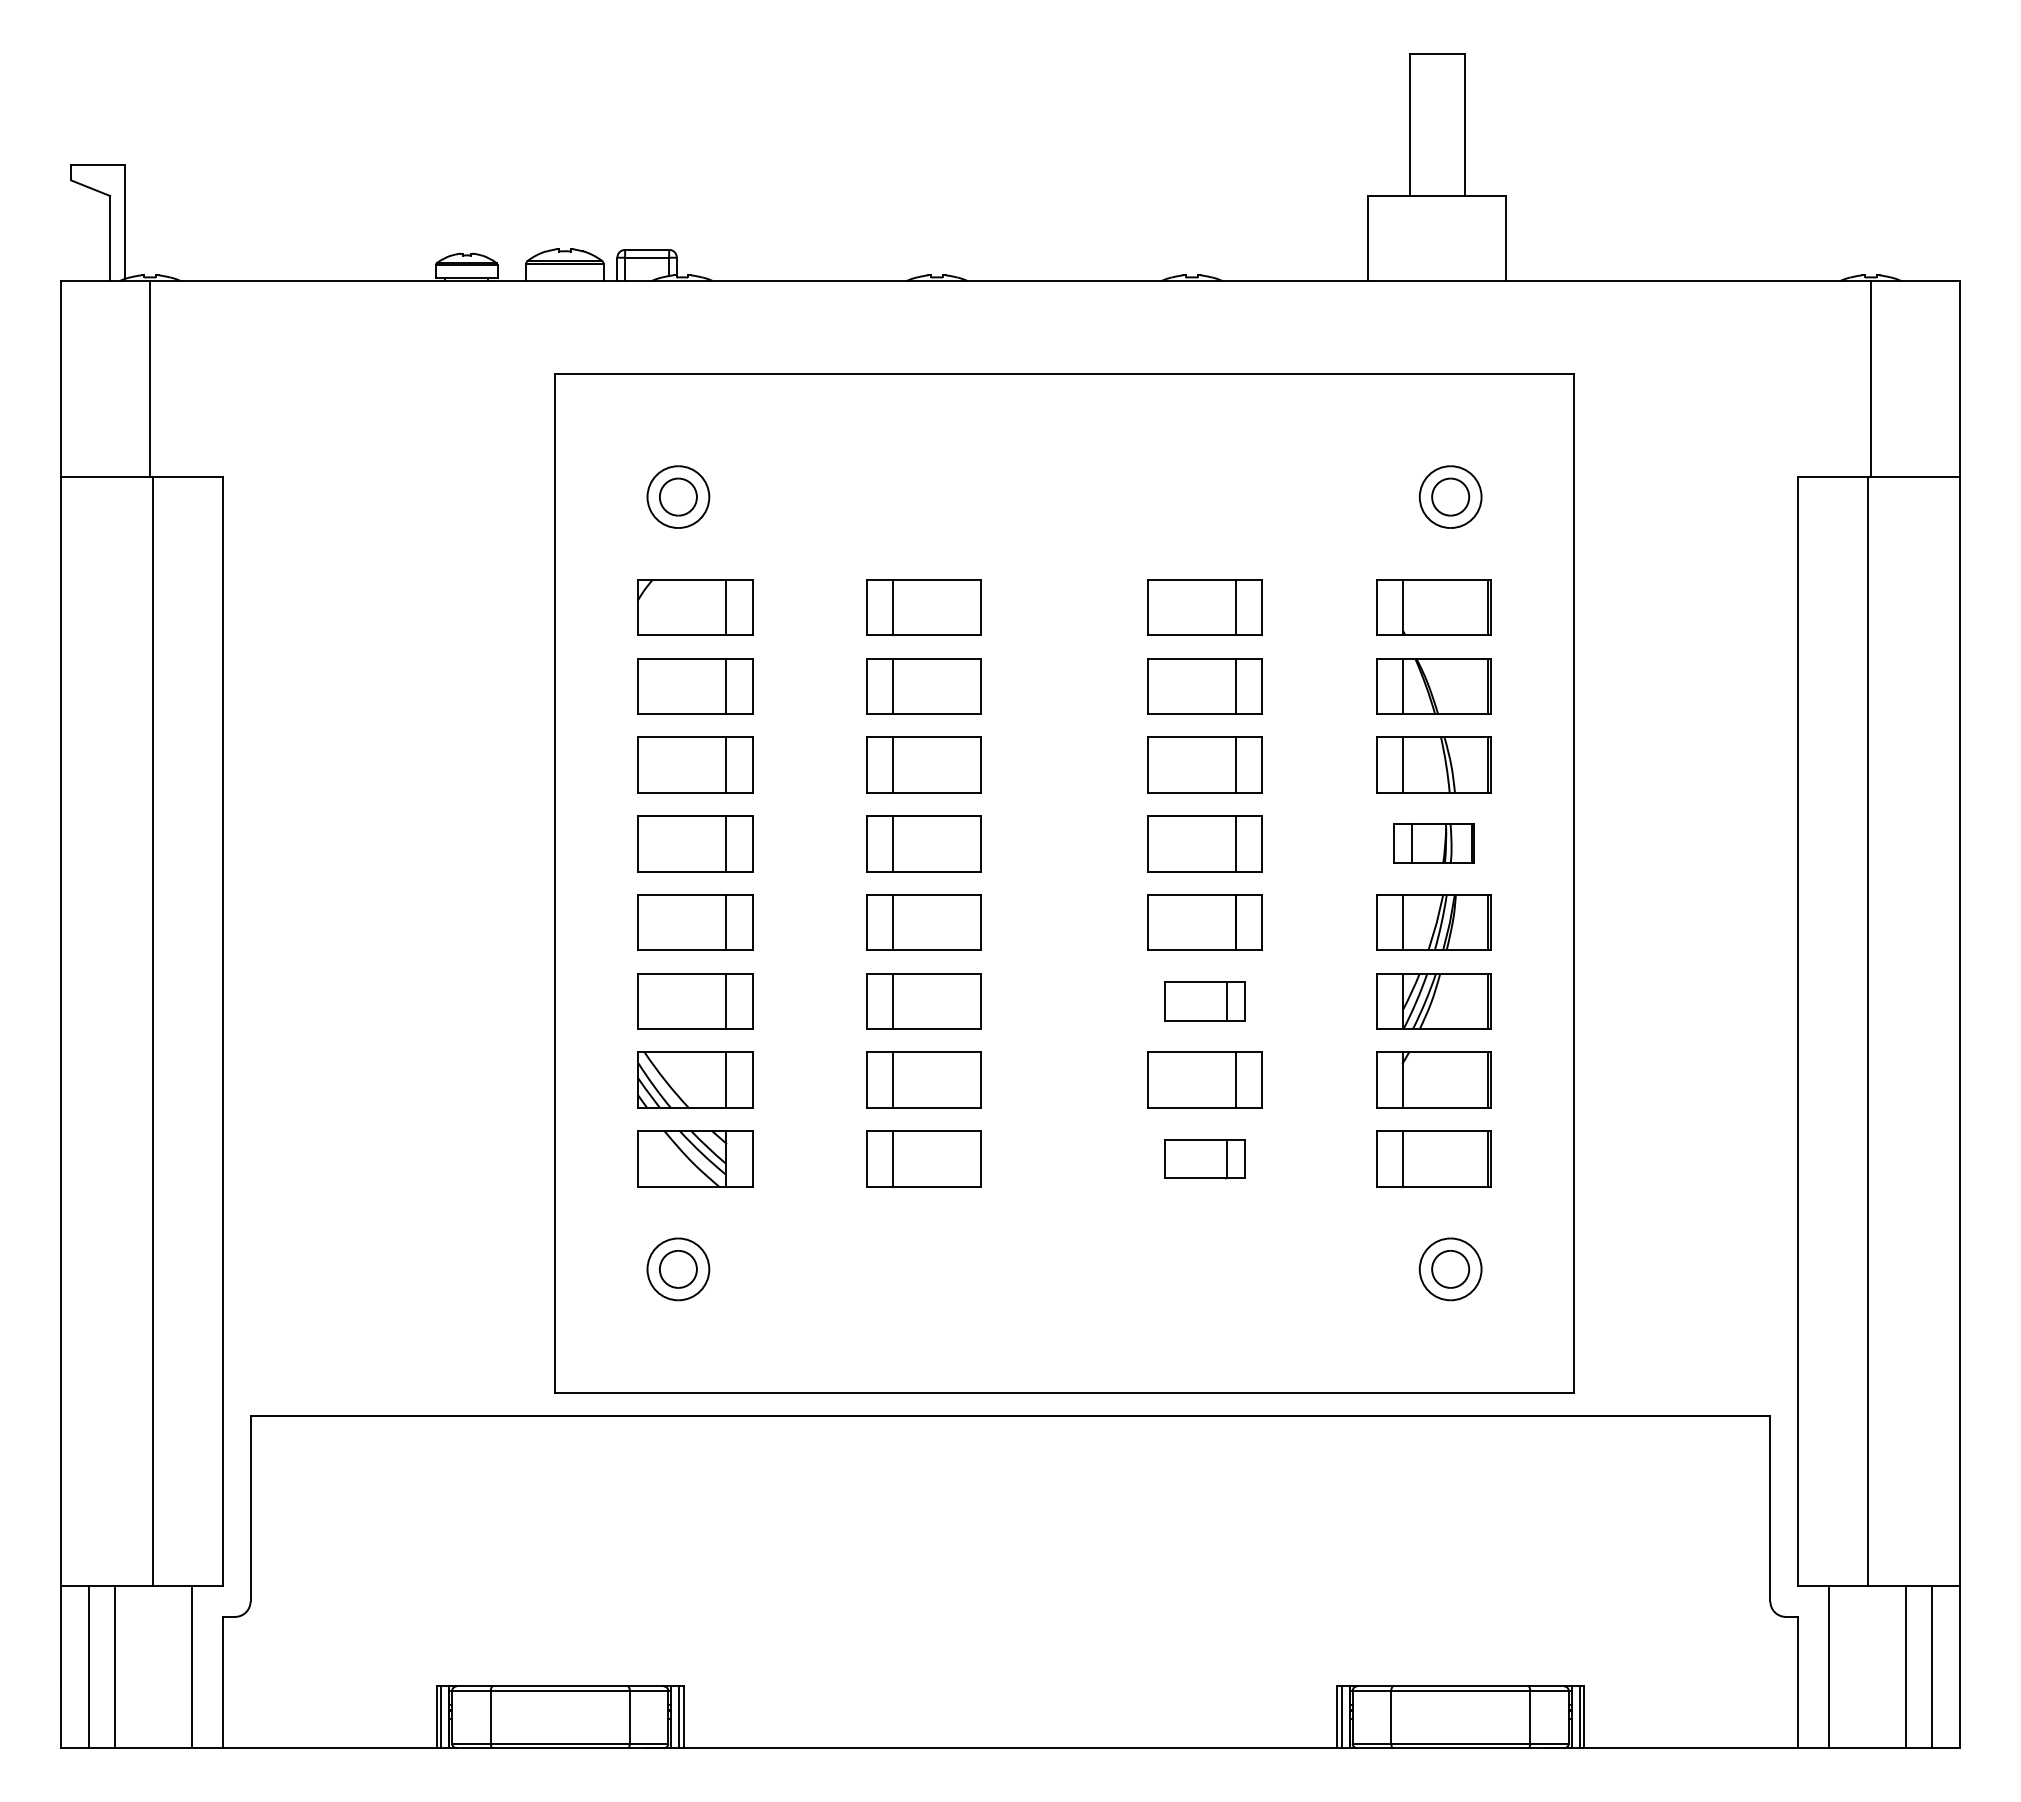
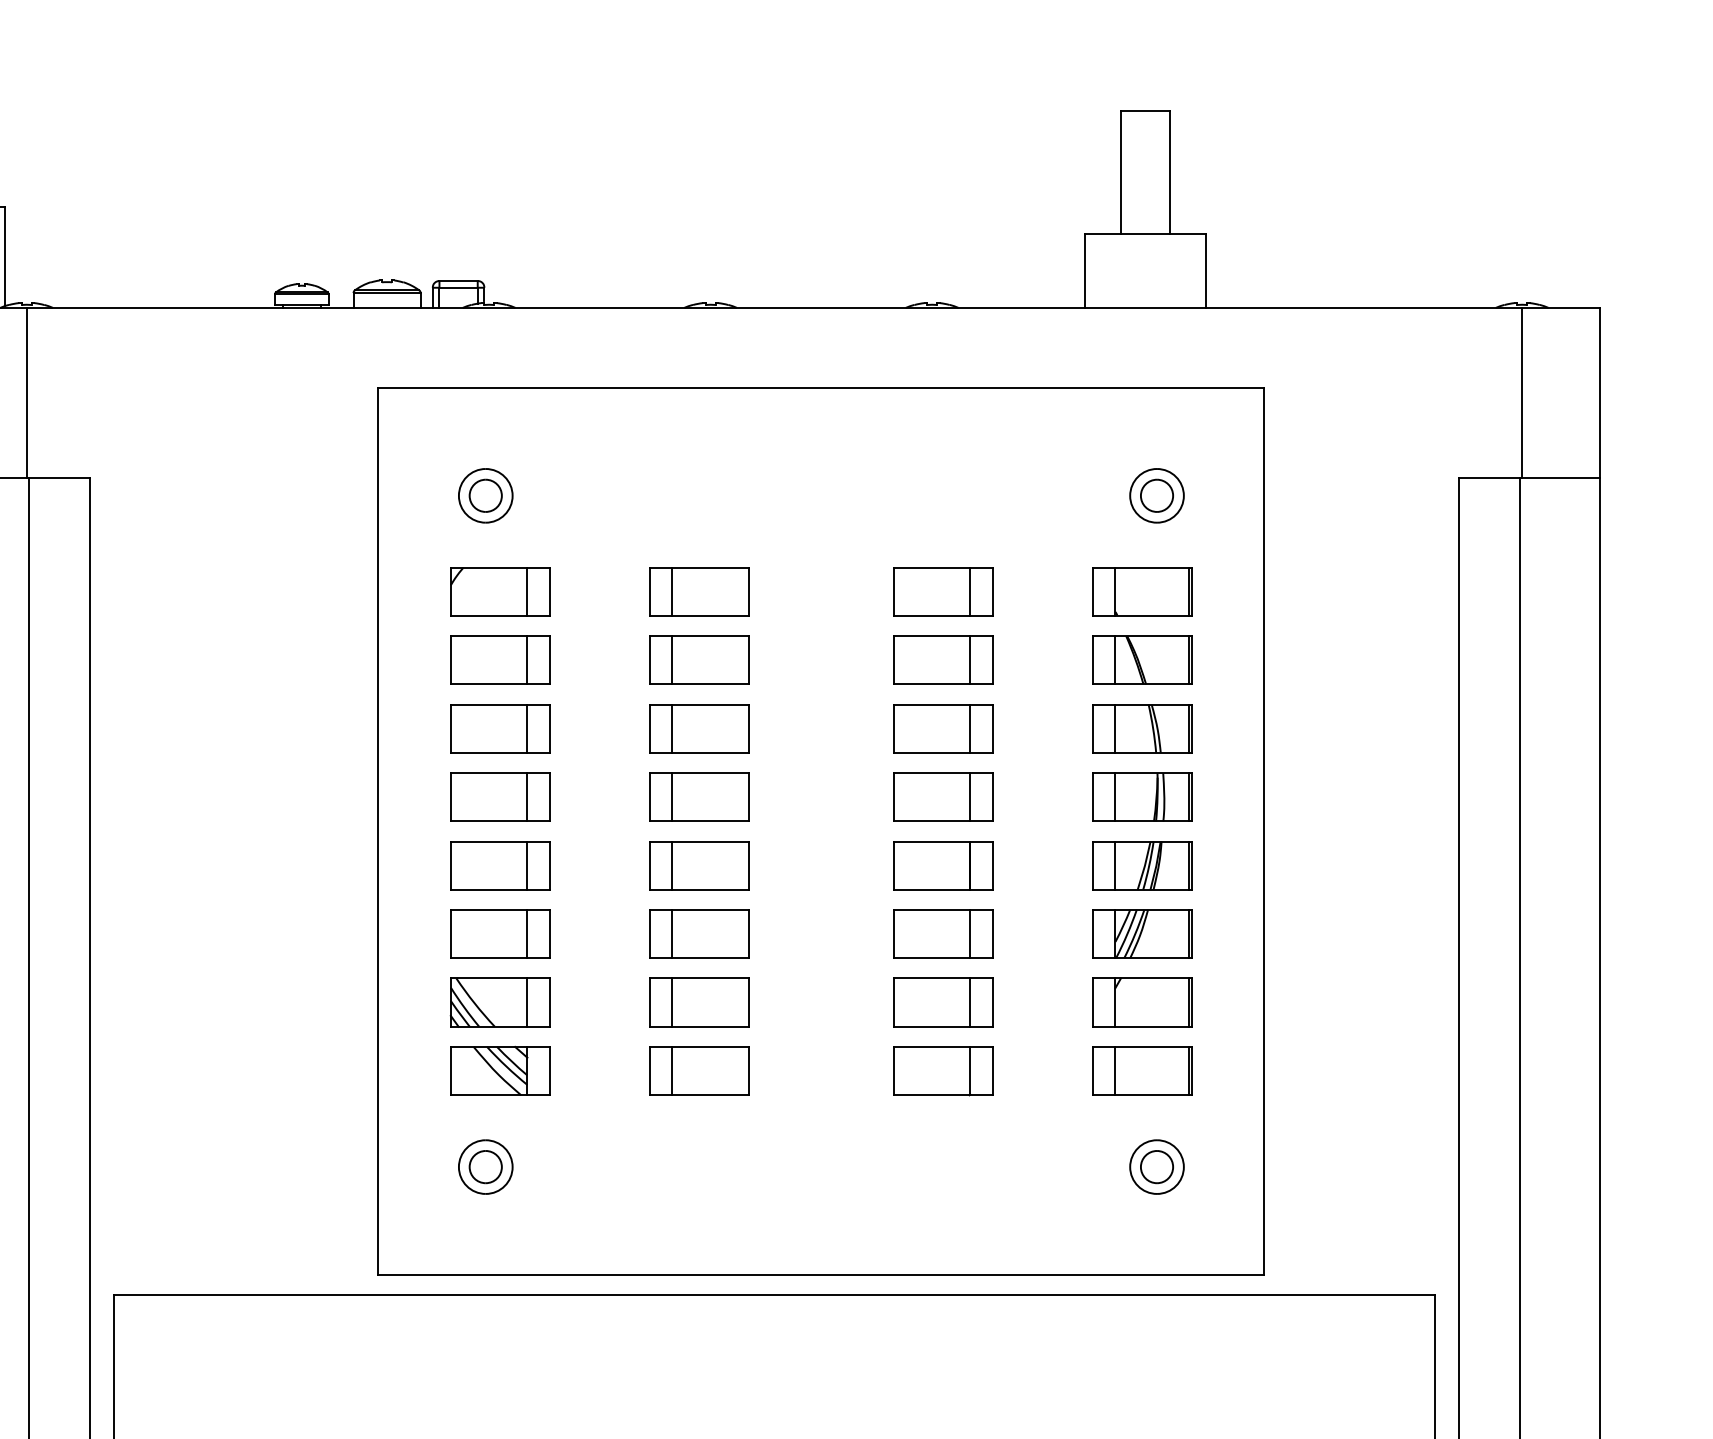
part: (1433, 843) -> (1142, 796), size x1.43
part: (1204, 1001) -> (943, 934), size x1.43
part: (1204, 1158) -> (943, 1070), size x1.43

